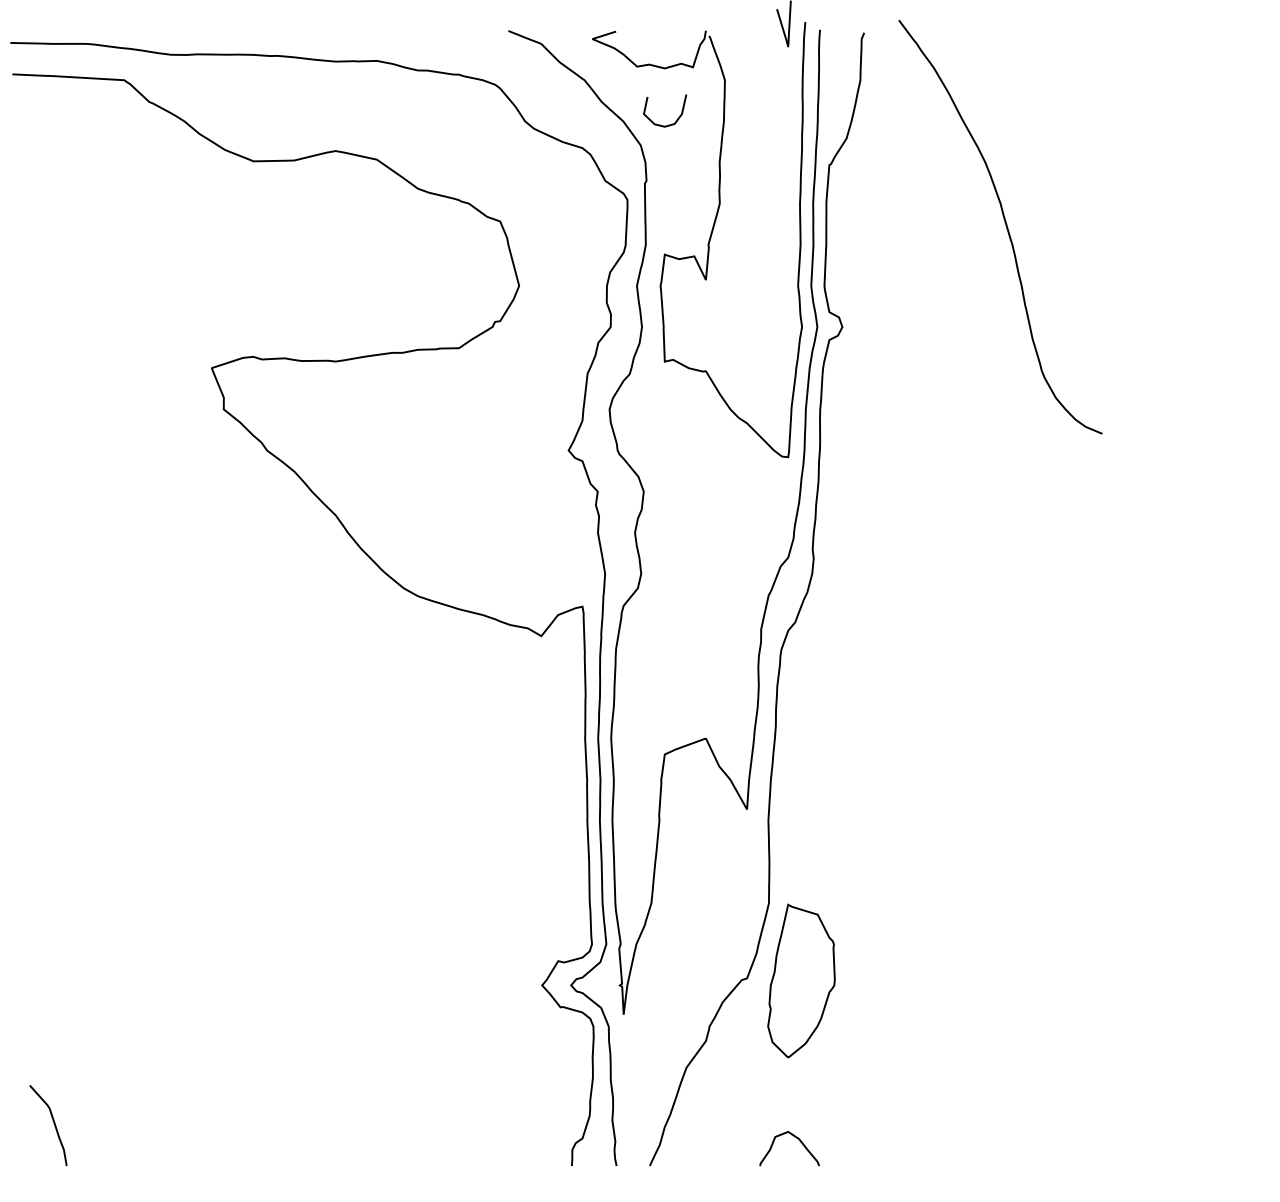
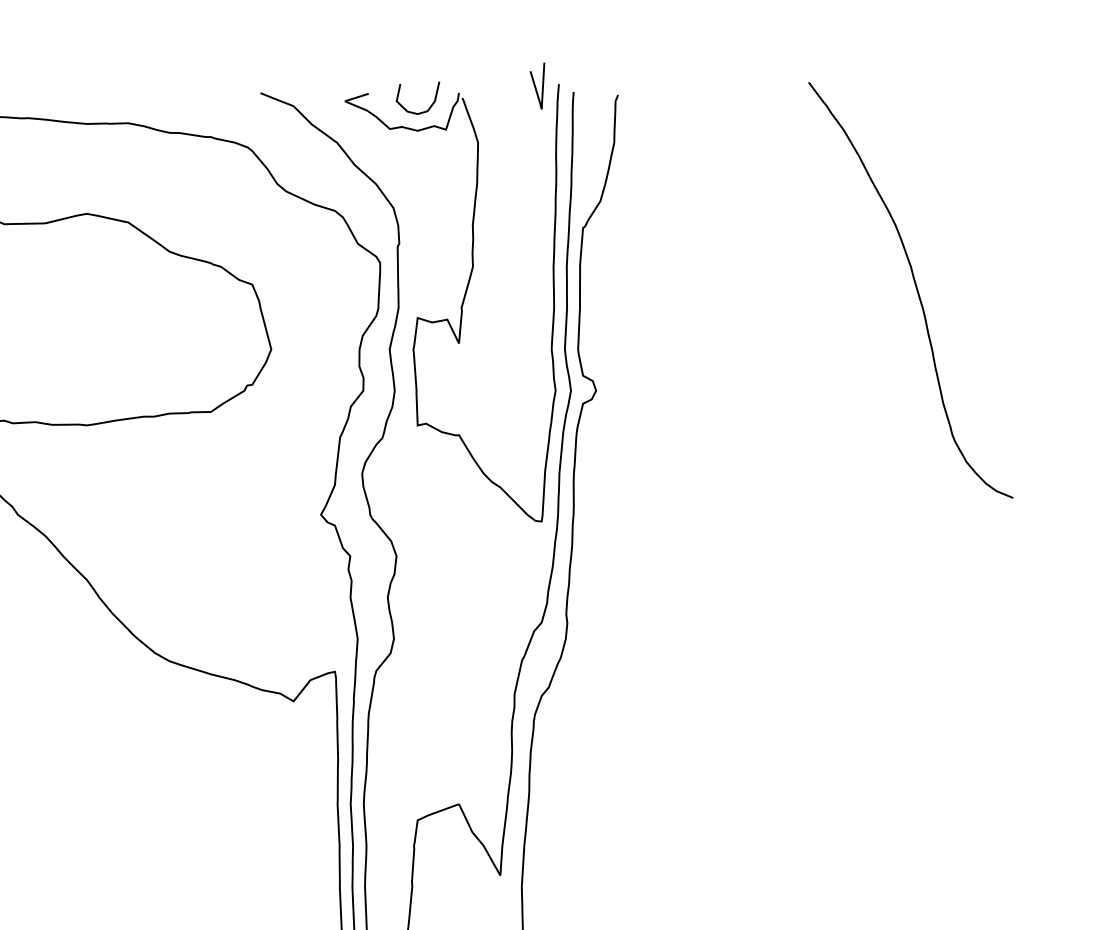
curve: (676, 119) -> (429, 106), moved
curve: (1005, 225) -> (915, 288), moved

